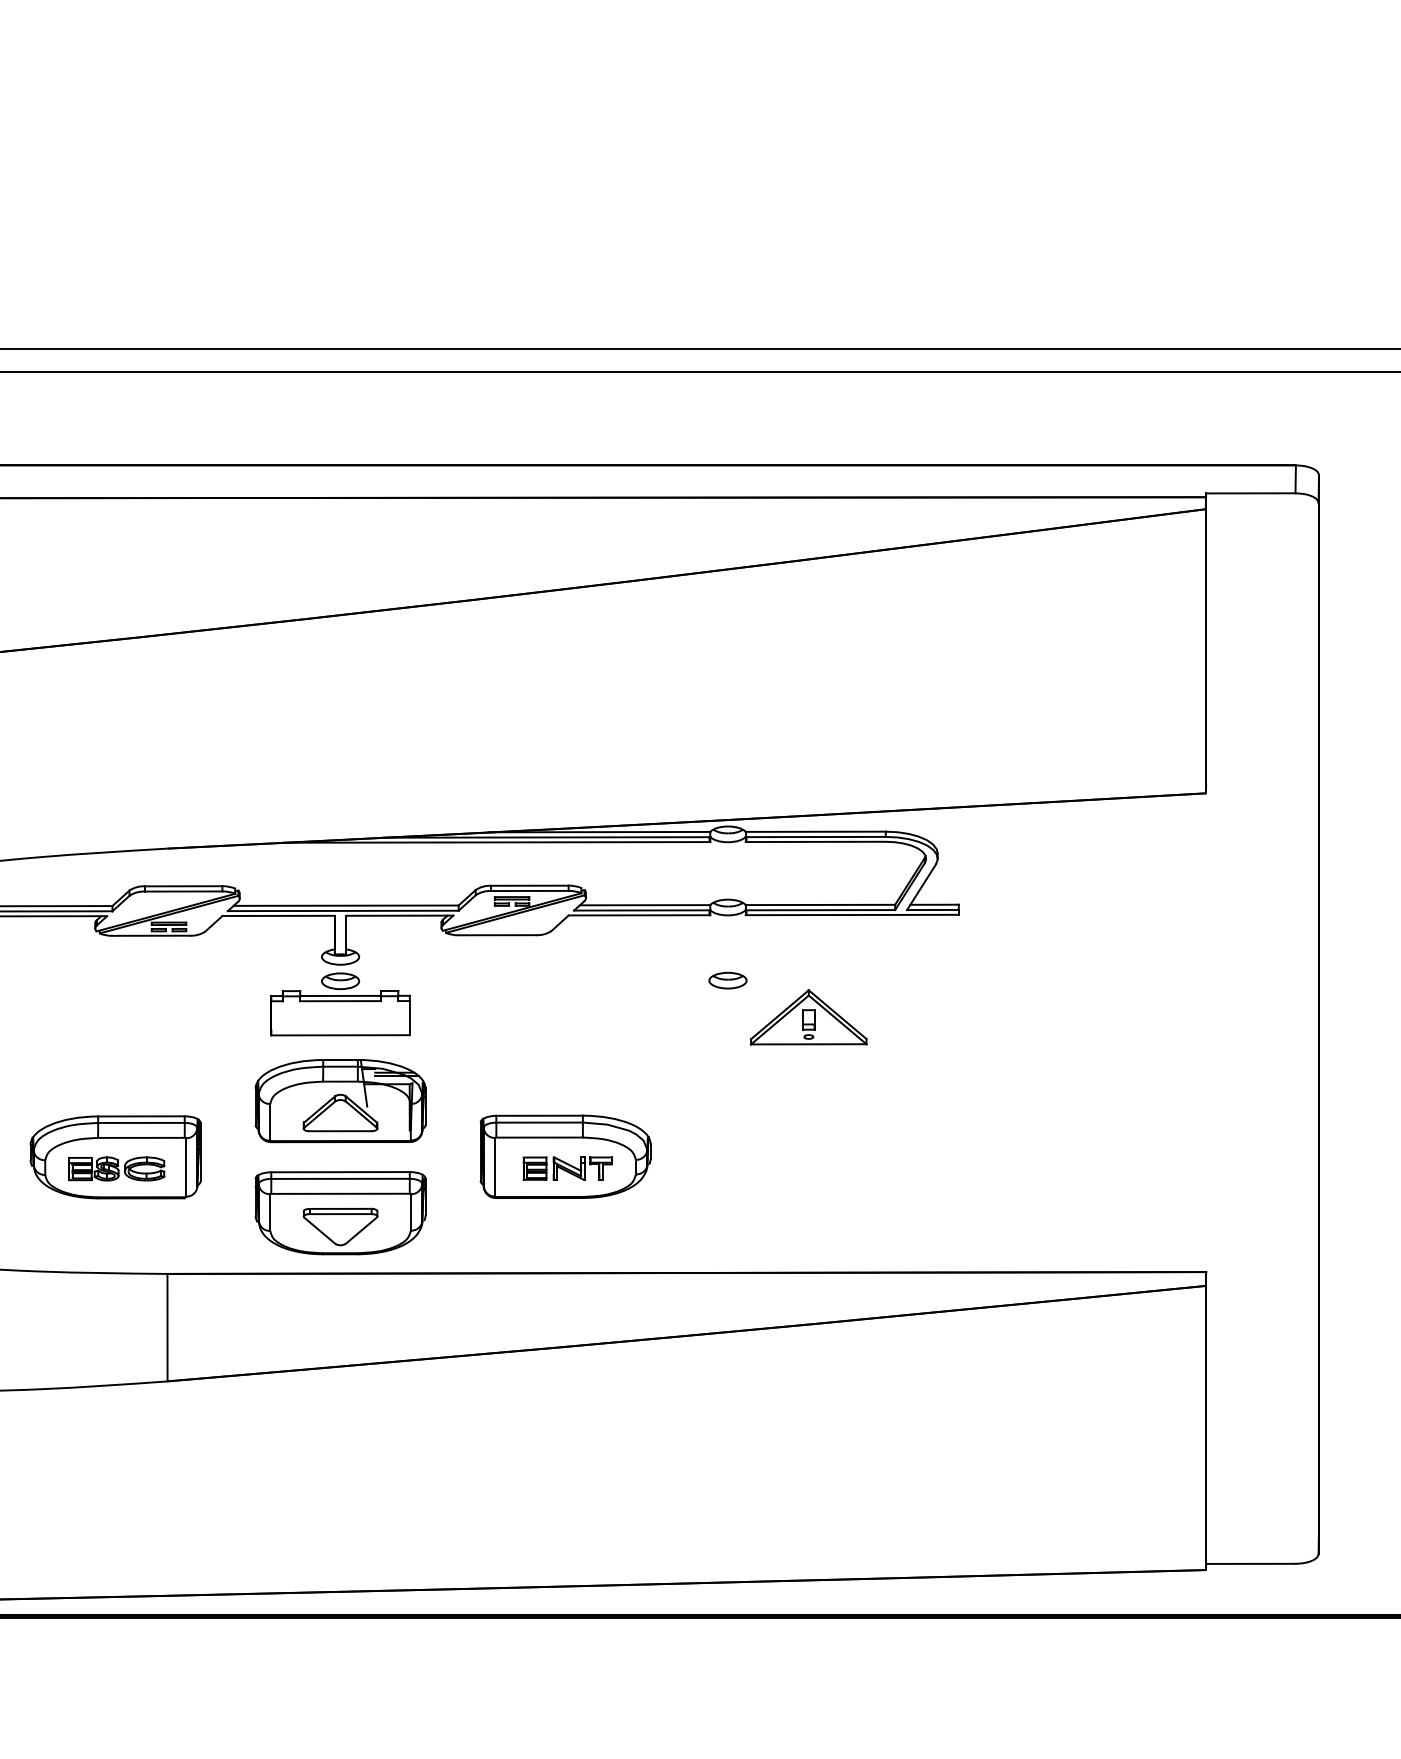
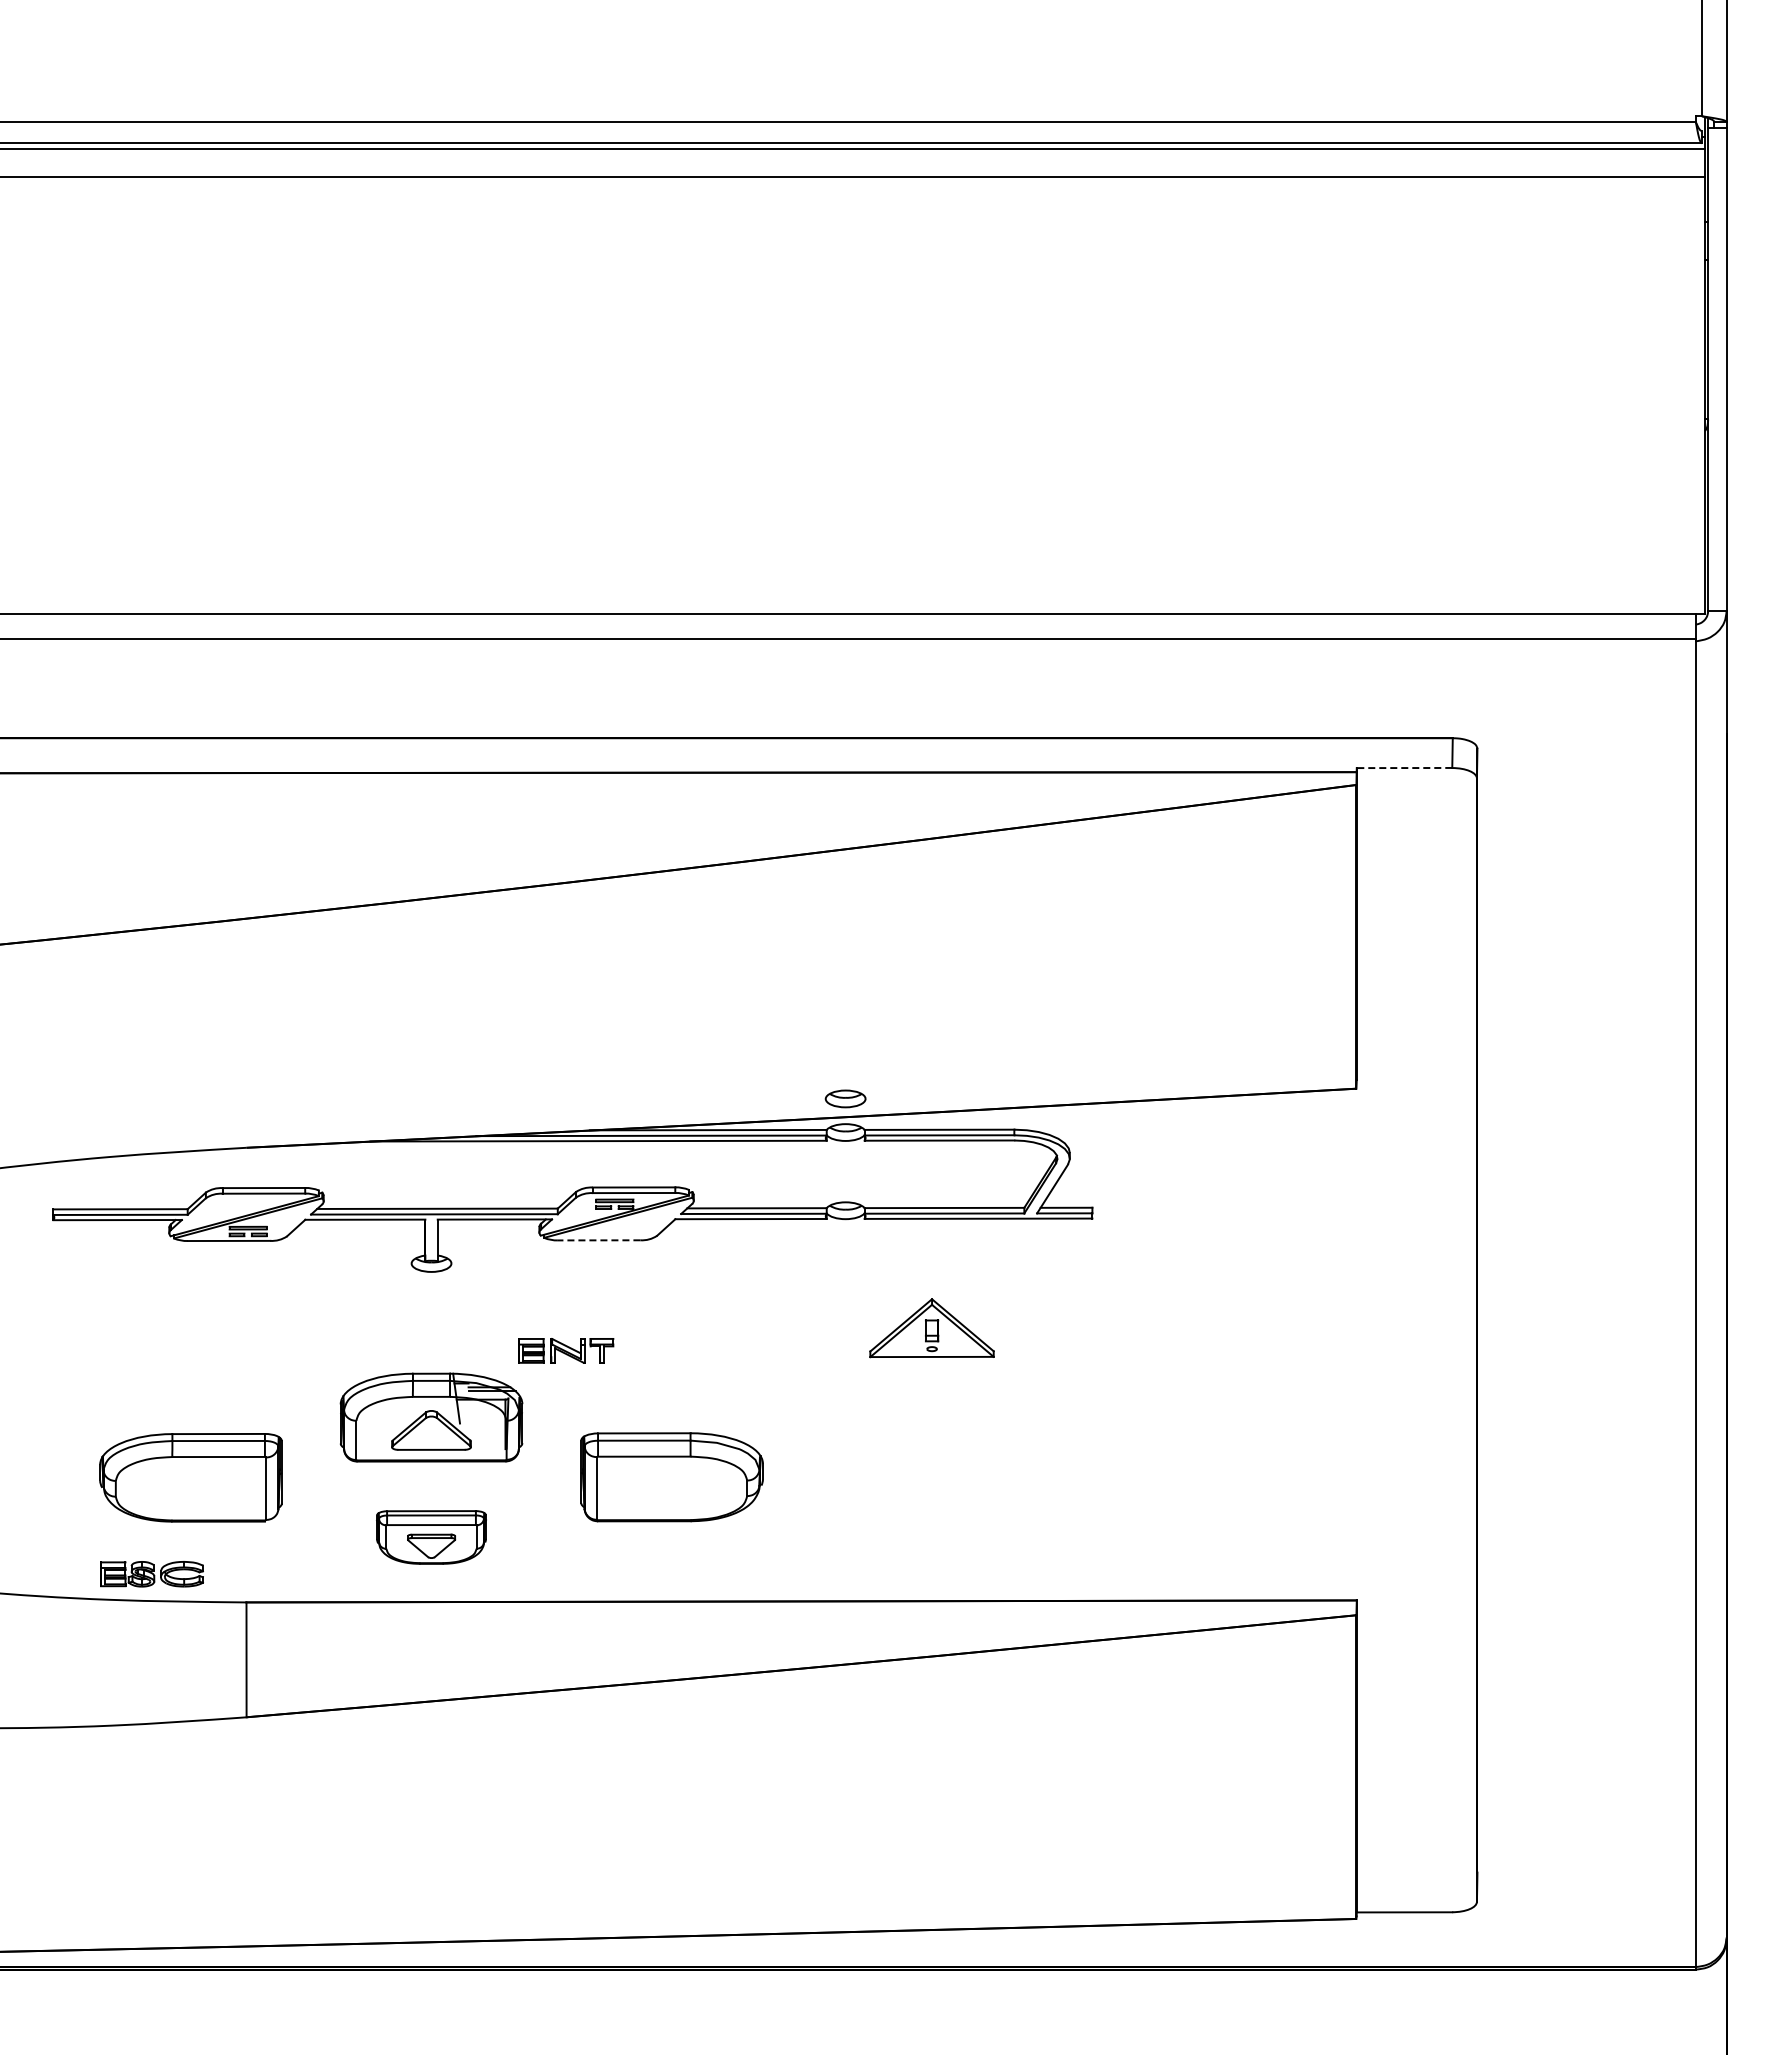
line: (1250, 493) -> (1404, 768), solid -> dashed
line: (496, 935) -> (598, 1240), solid -> dashed
part: (727, 980) -> (845, 1098), moved
part: (340, 1004) -> (431, 1314), removed
part: (567, 1168) -> (566, 1350), moved
part: (116, 1169) -> (151, 1574), moved
part: (340, 1213) -> (431, 1537), size x0.6

